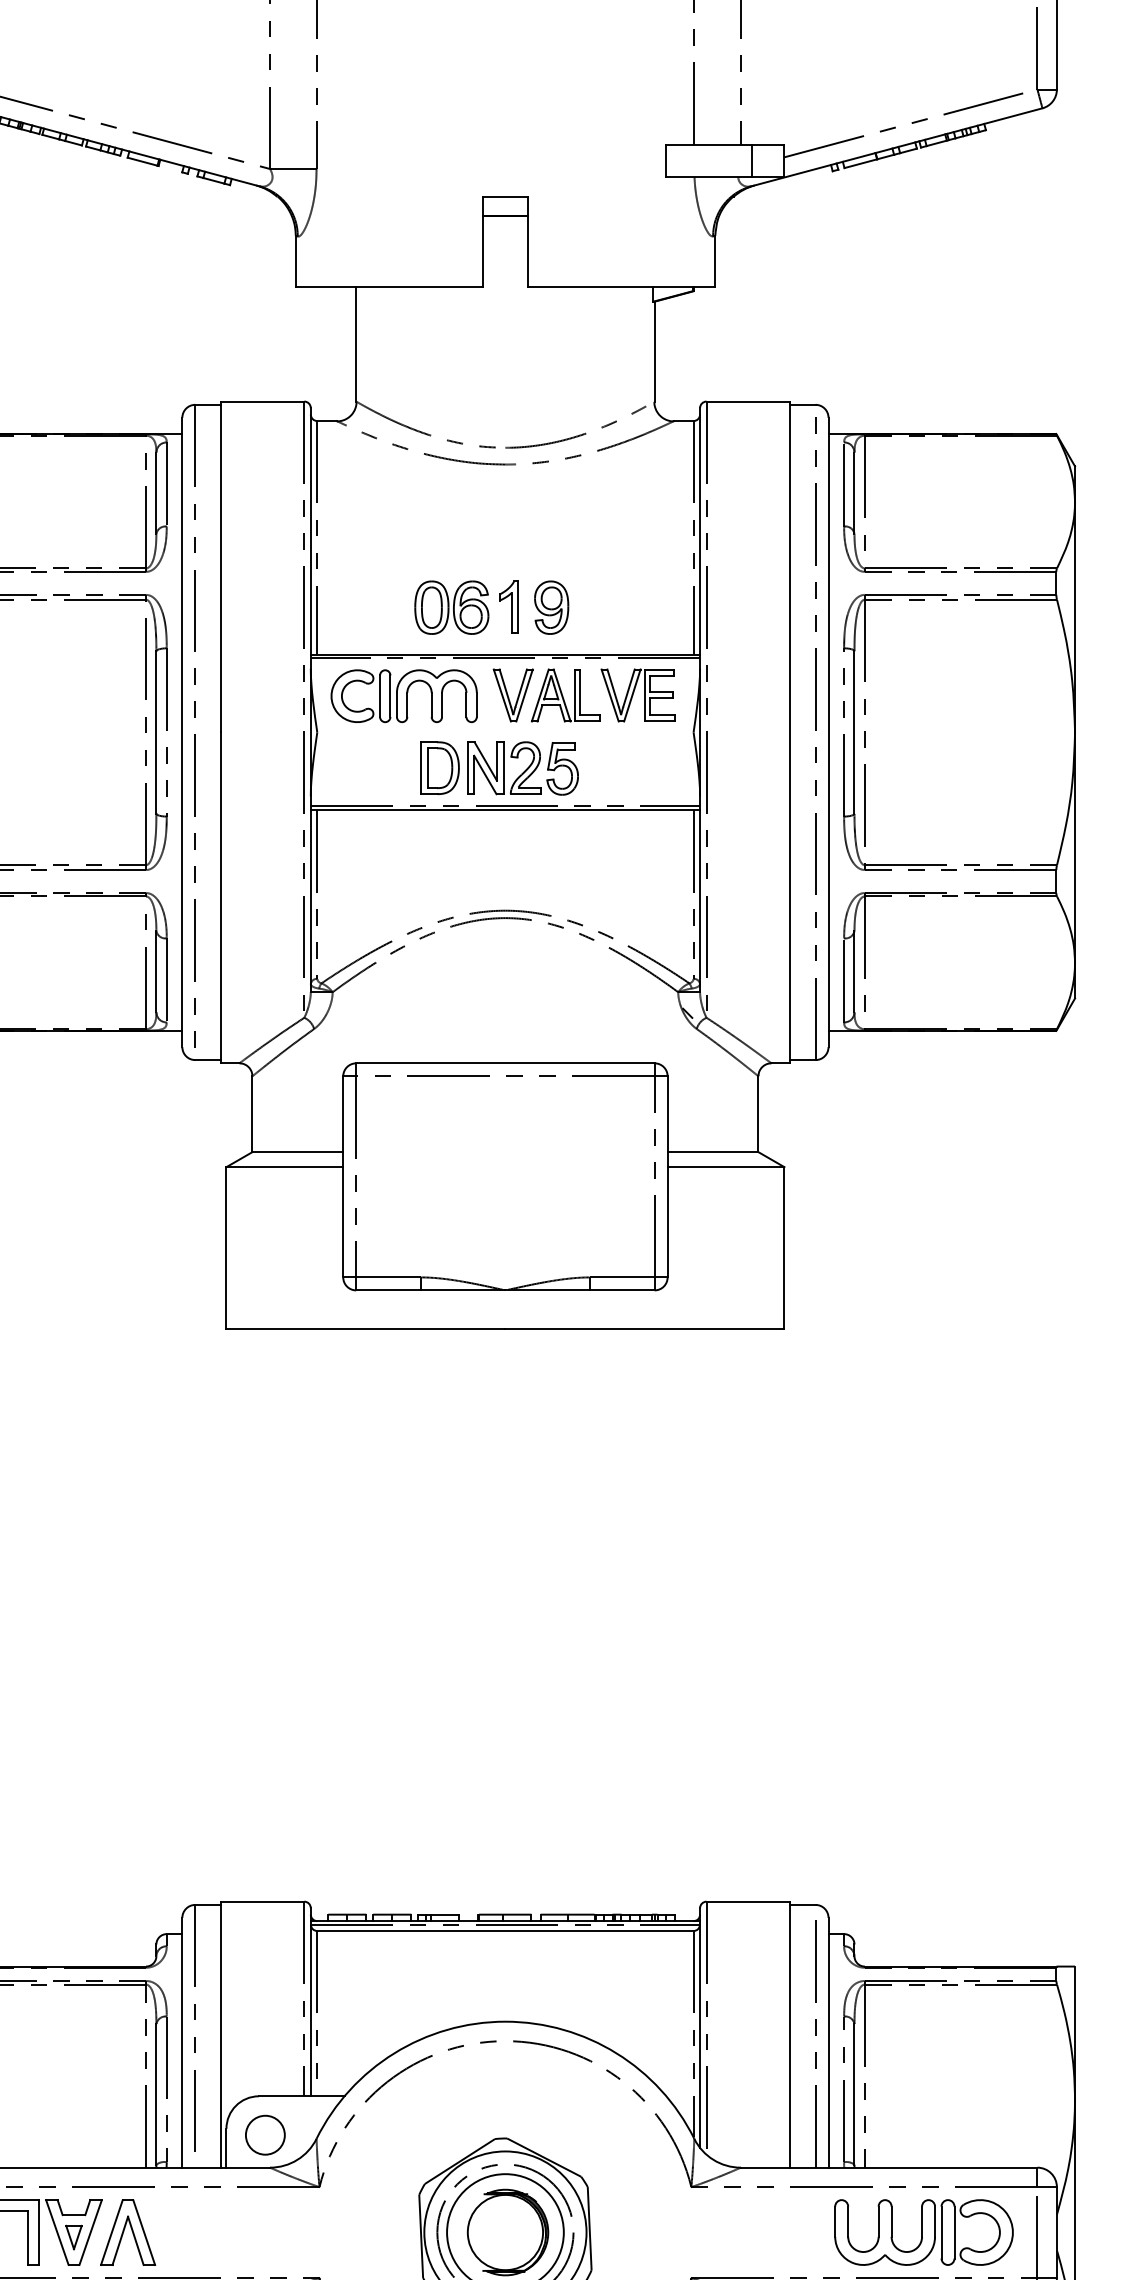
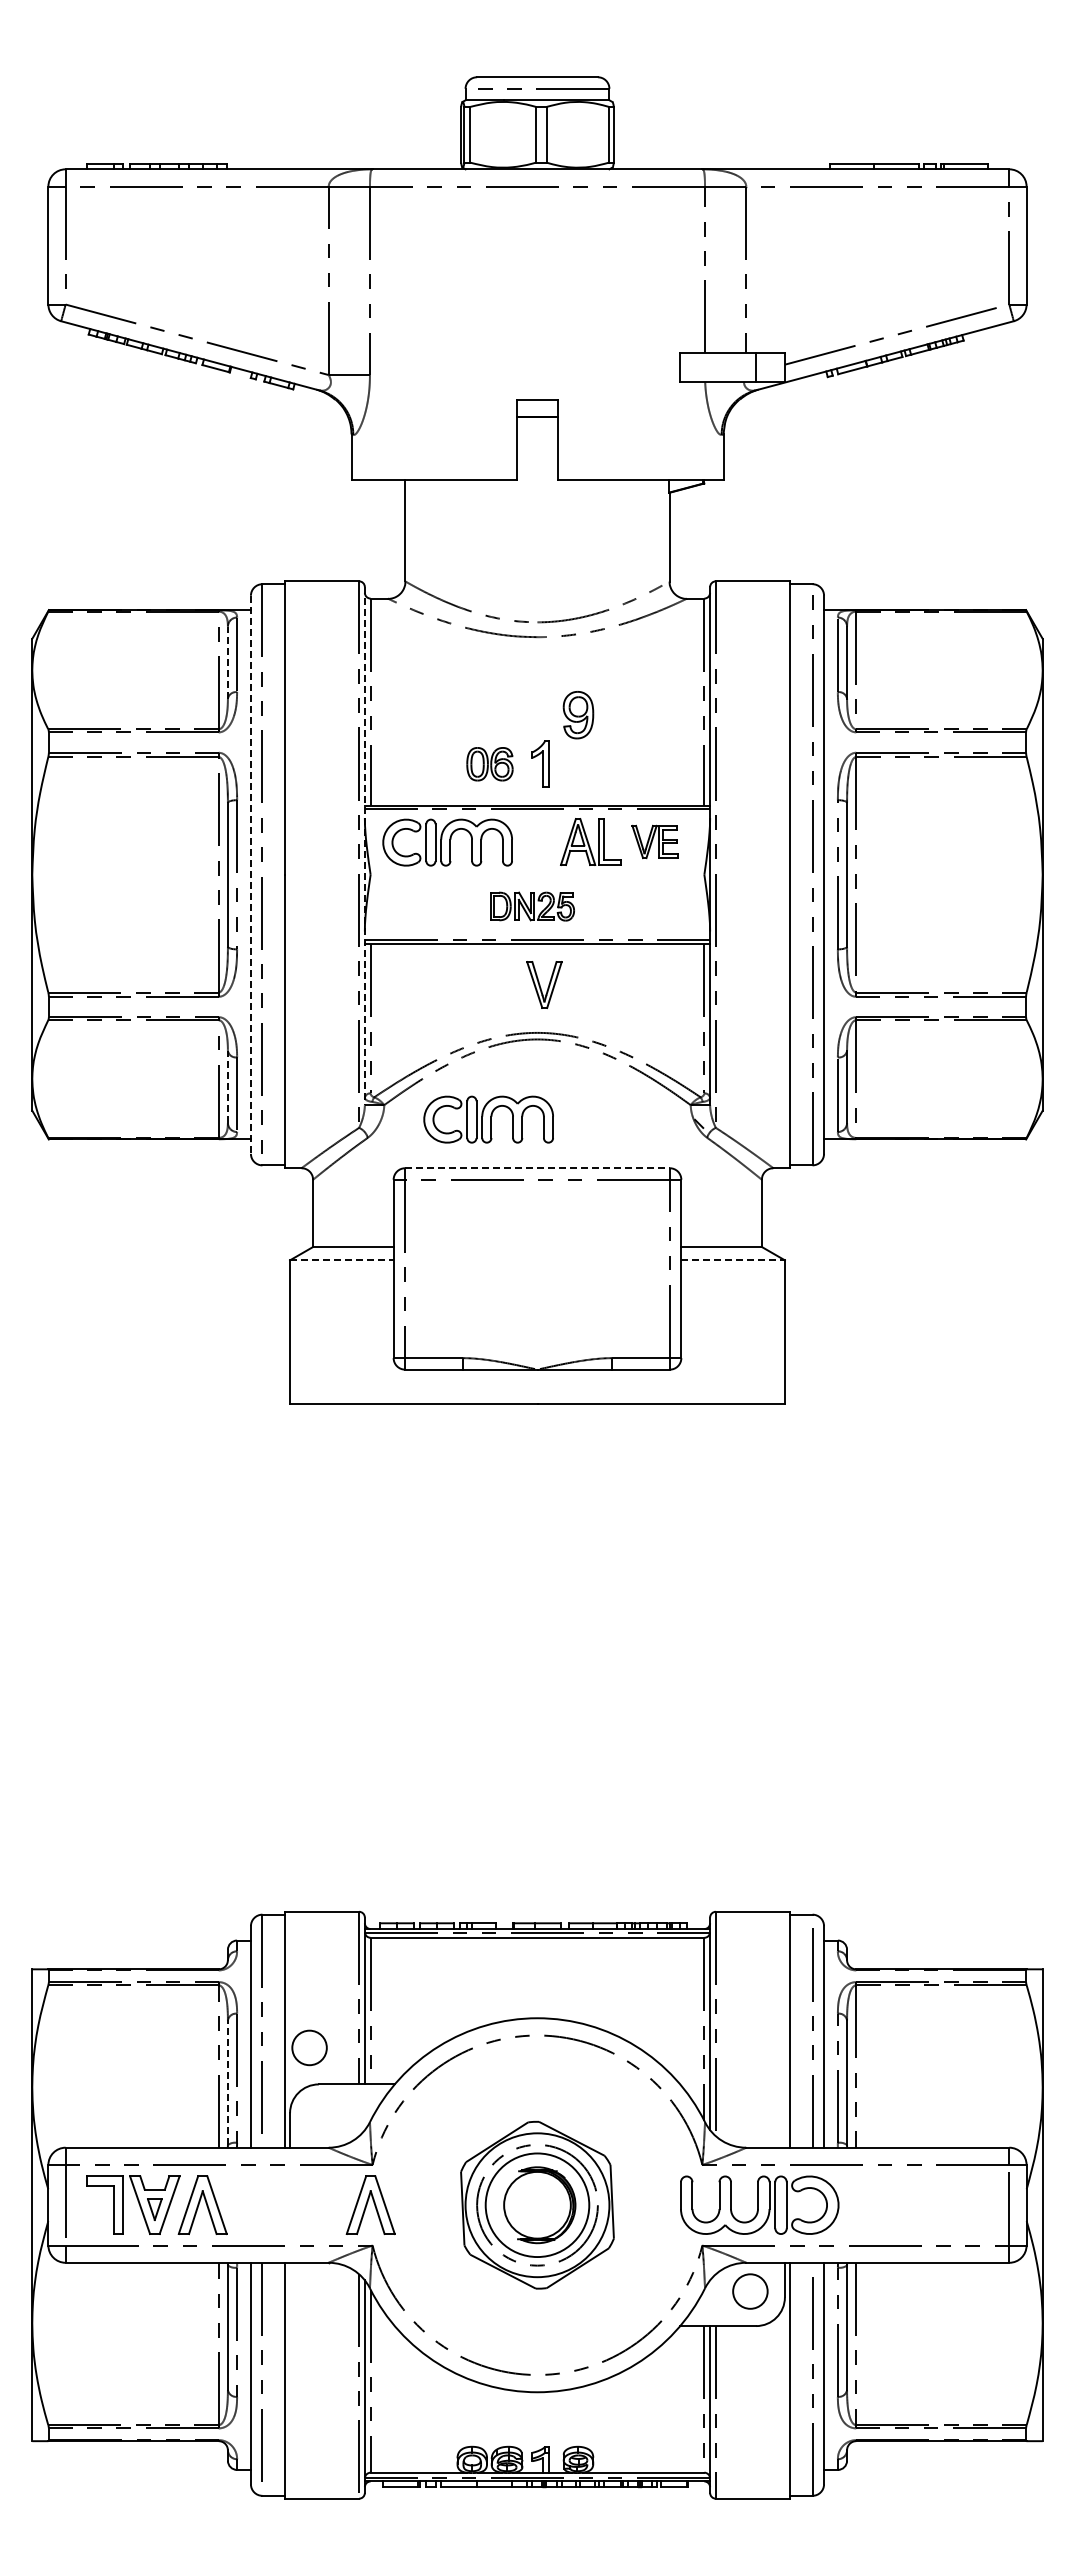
line: (155, 493) -> (227, 662), solid -> dashed
part: (451, 608) -> (489, 764), size x0.7
part: (551, 608) -> (578, 715), moved
part: (513, 694) -> (544, 984), moved
part: (637, 694) -> (654, 841), size x0.7
line: (310, 700) -> (364, 846), solid -> dashed
line: (181, 733) -> (250, 875), solid -> dashed
part: (499, 768) -> (532, 906), size x0.6
line: (155, 971) -> (227, 1086), solid -> dashed
part: (450, 1008) -> (488, 1119), added
line: (506, 1063) -> (538, 1168), solid -> dashed
line: (284, 1167) -> (341, 1260), solid -> dashed
line: (726, 1167) -> (733, 1260), solid -> dashed
line: (155, 2094) -> (227, 2082), solid -> dashed
circle: (265, 2134) -> (309, 2047), moved
part: (317, 2231) -> (370, 2204), added
part: (923, 2231) -> (759, 2204), moved

